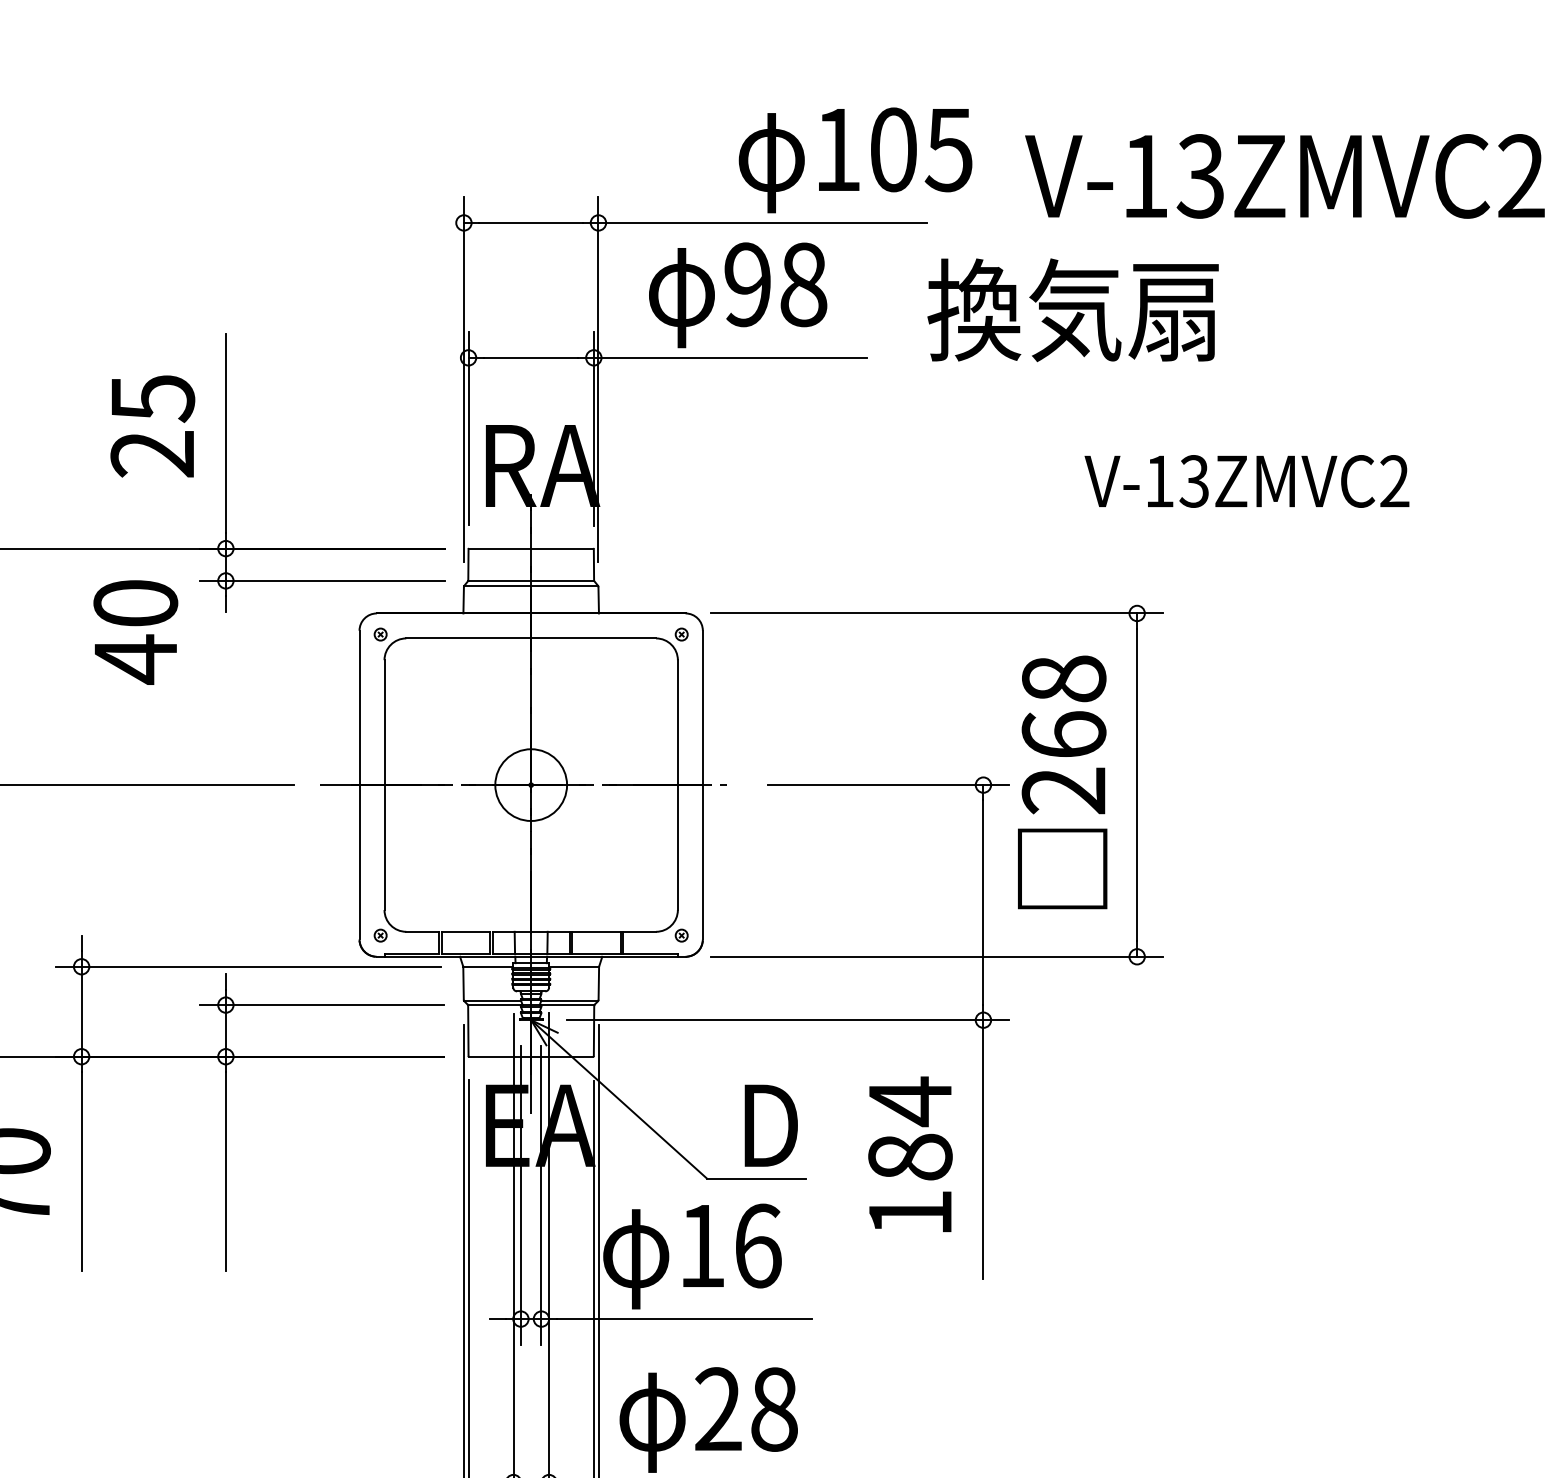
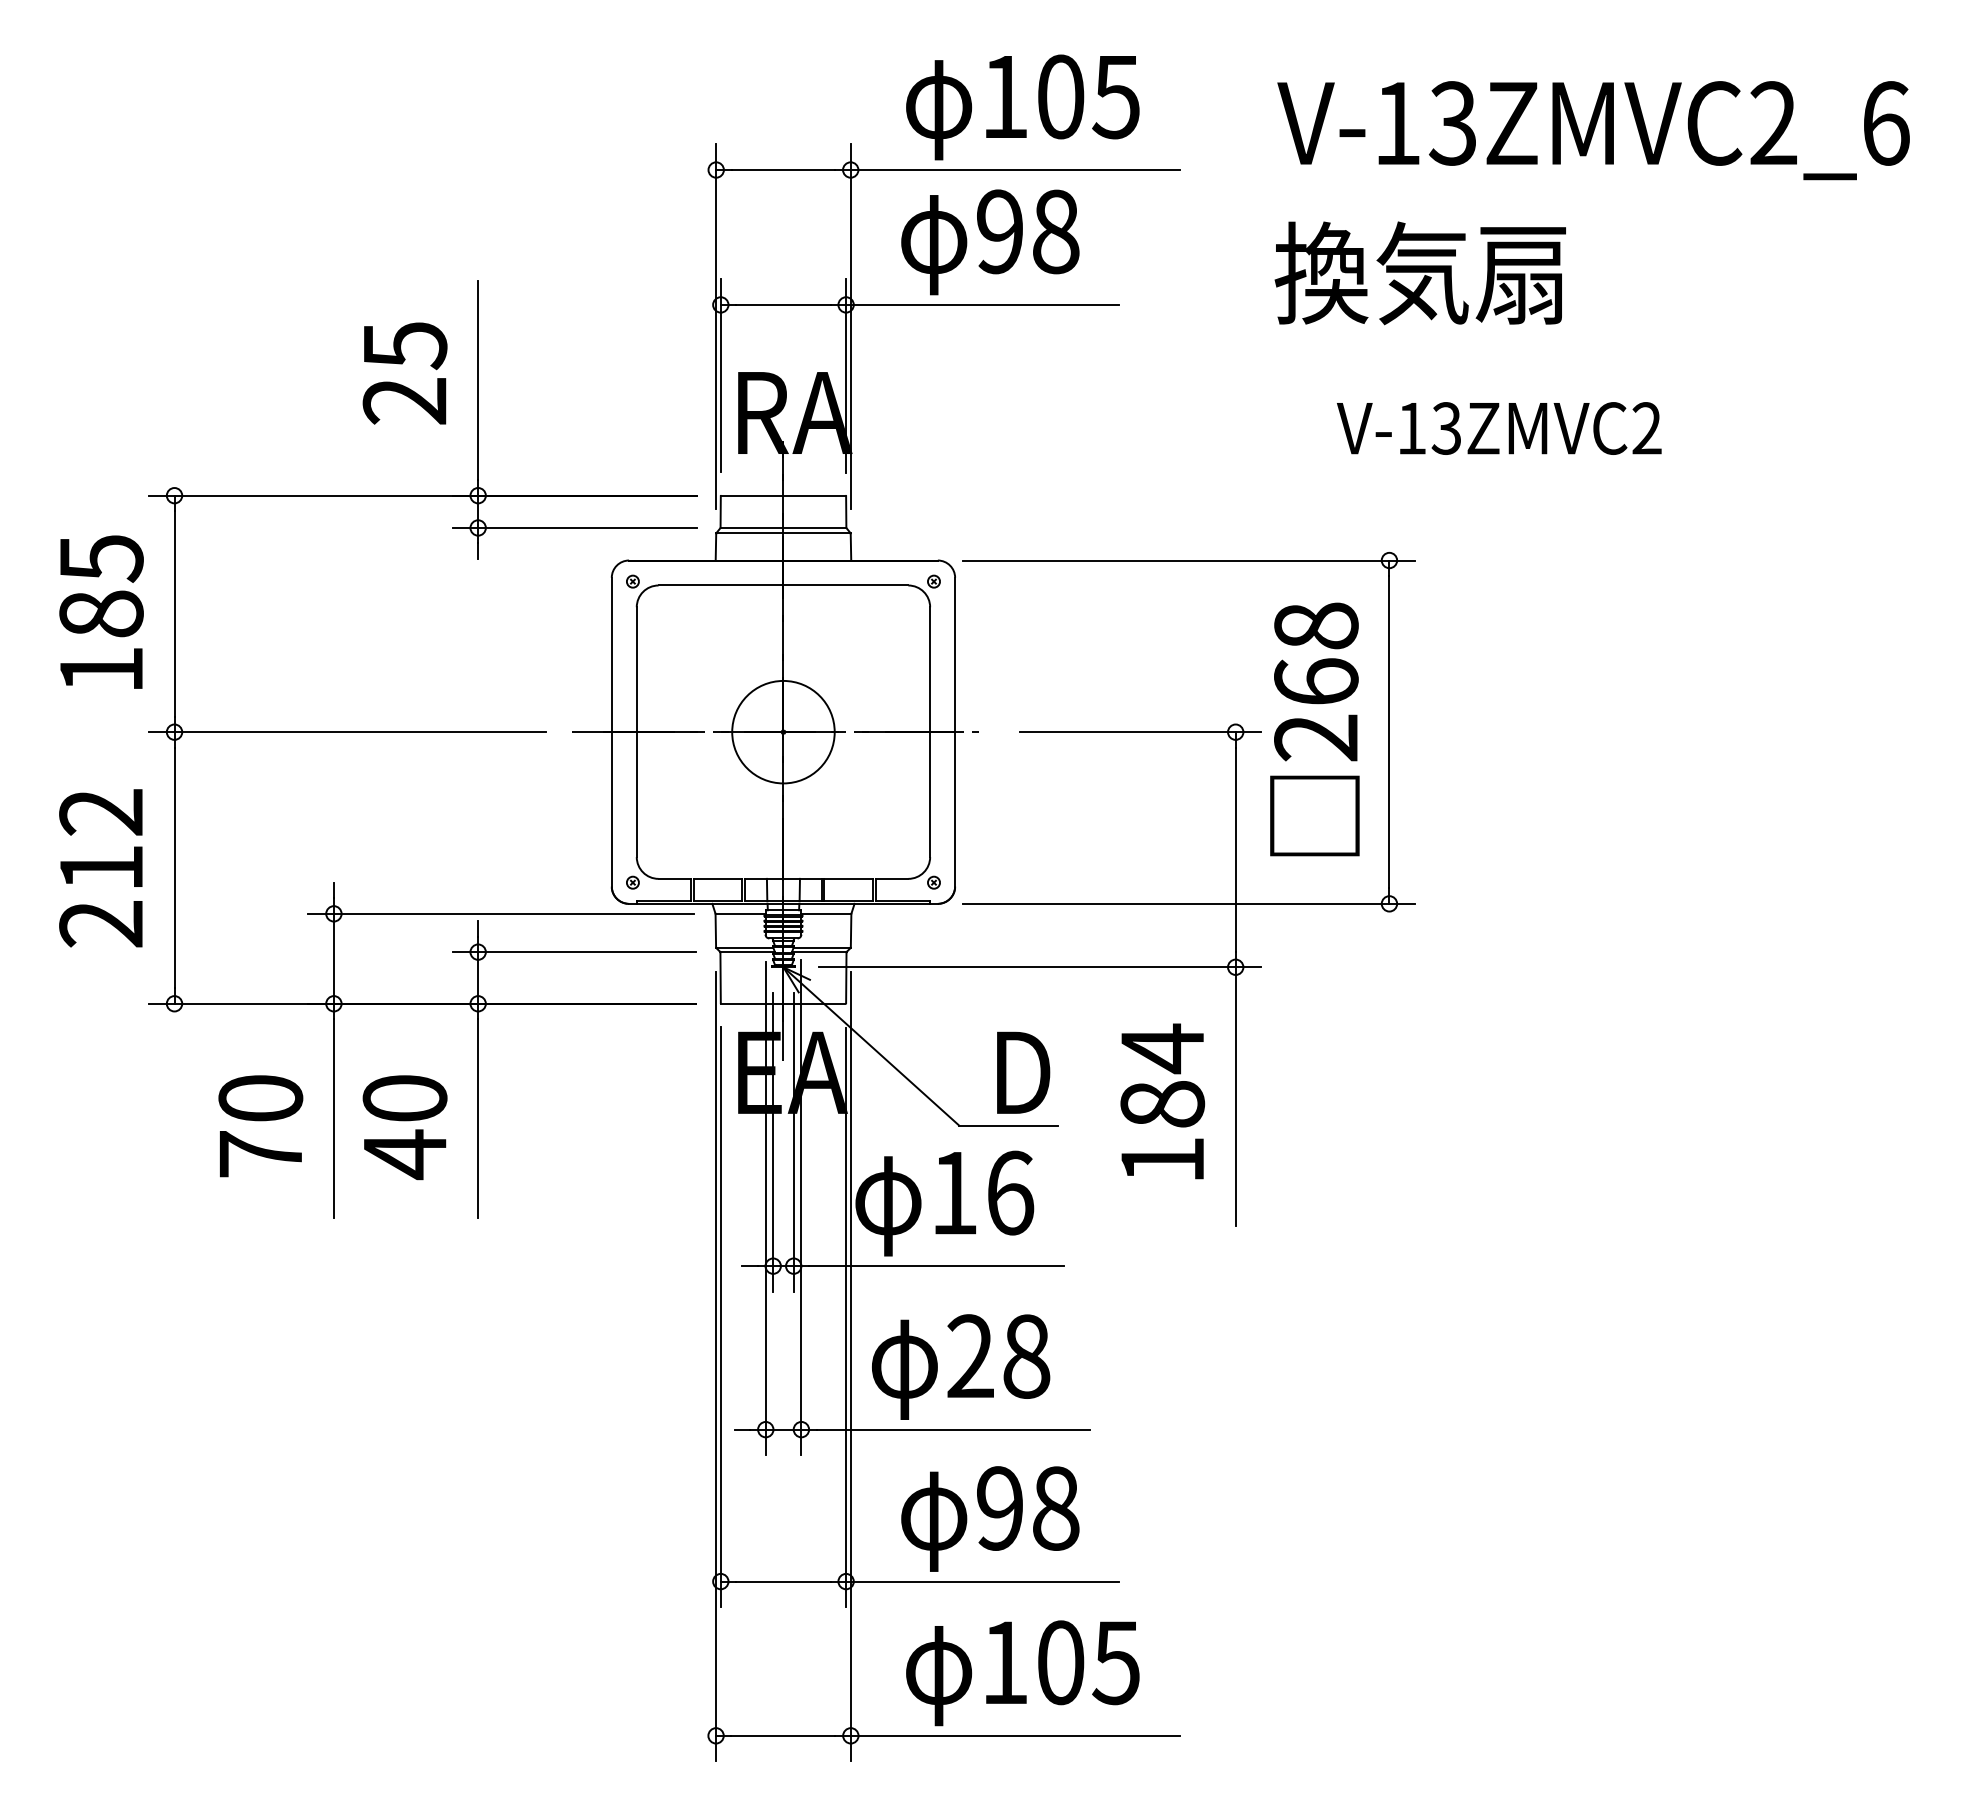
text: (855, 160) -> (1022, 107), moved
text: (1072, 310) -> (1419, 273), moved
text: (135, 632) -> (404, 1127), moved
circle: (531, 784) -> (783, 731), size x1.43

